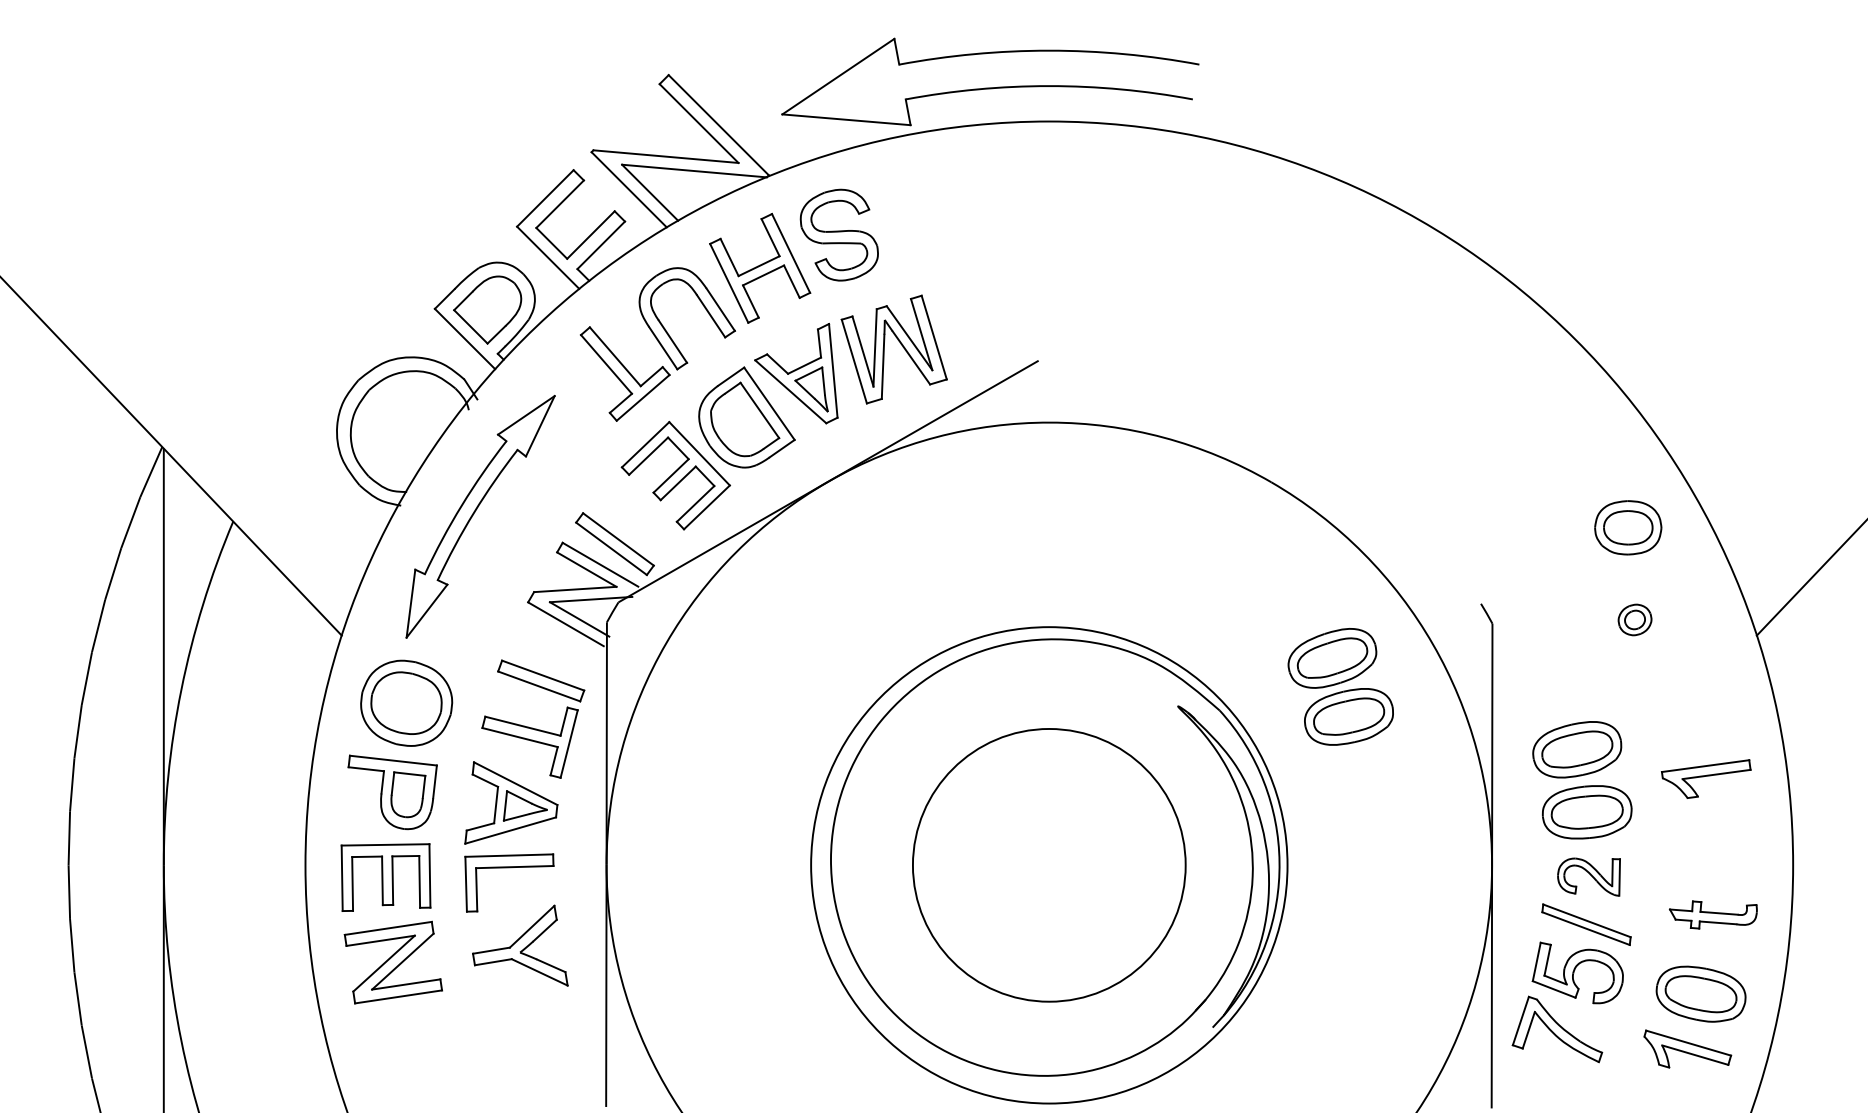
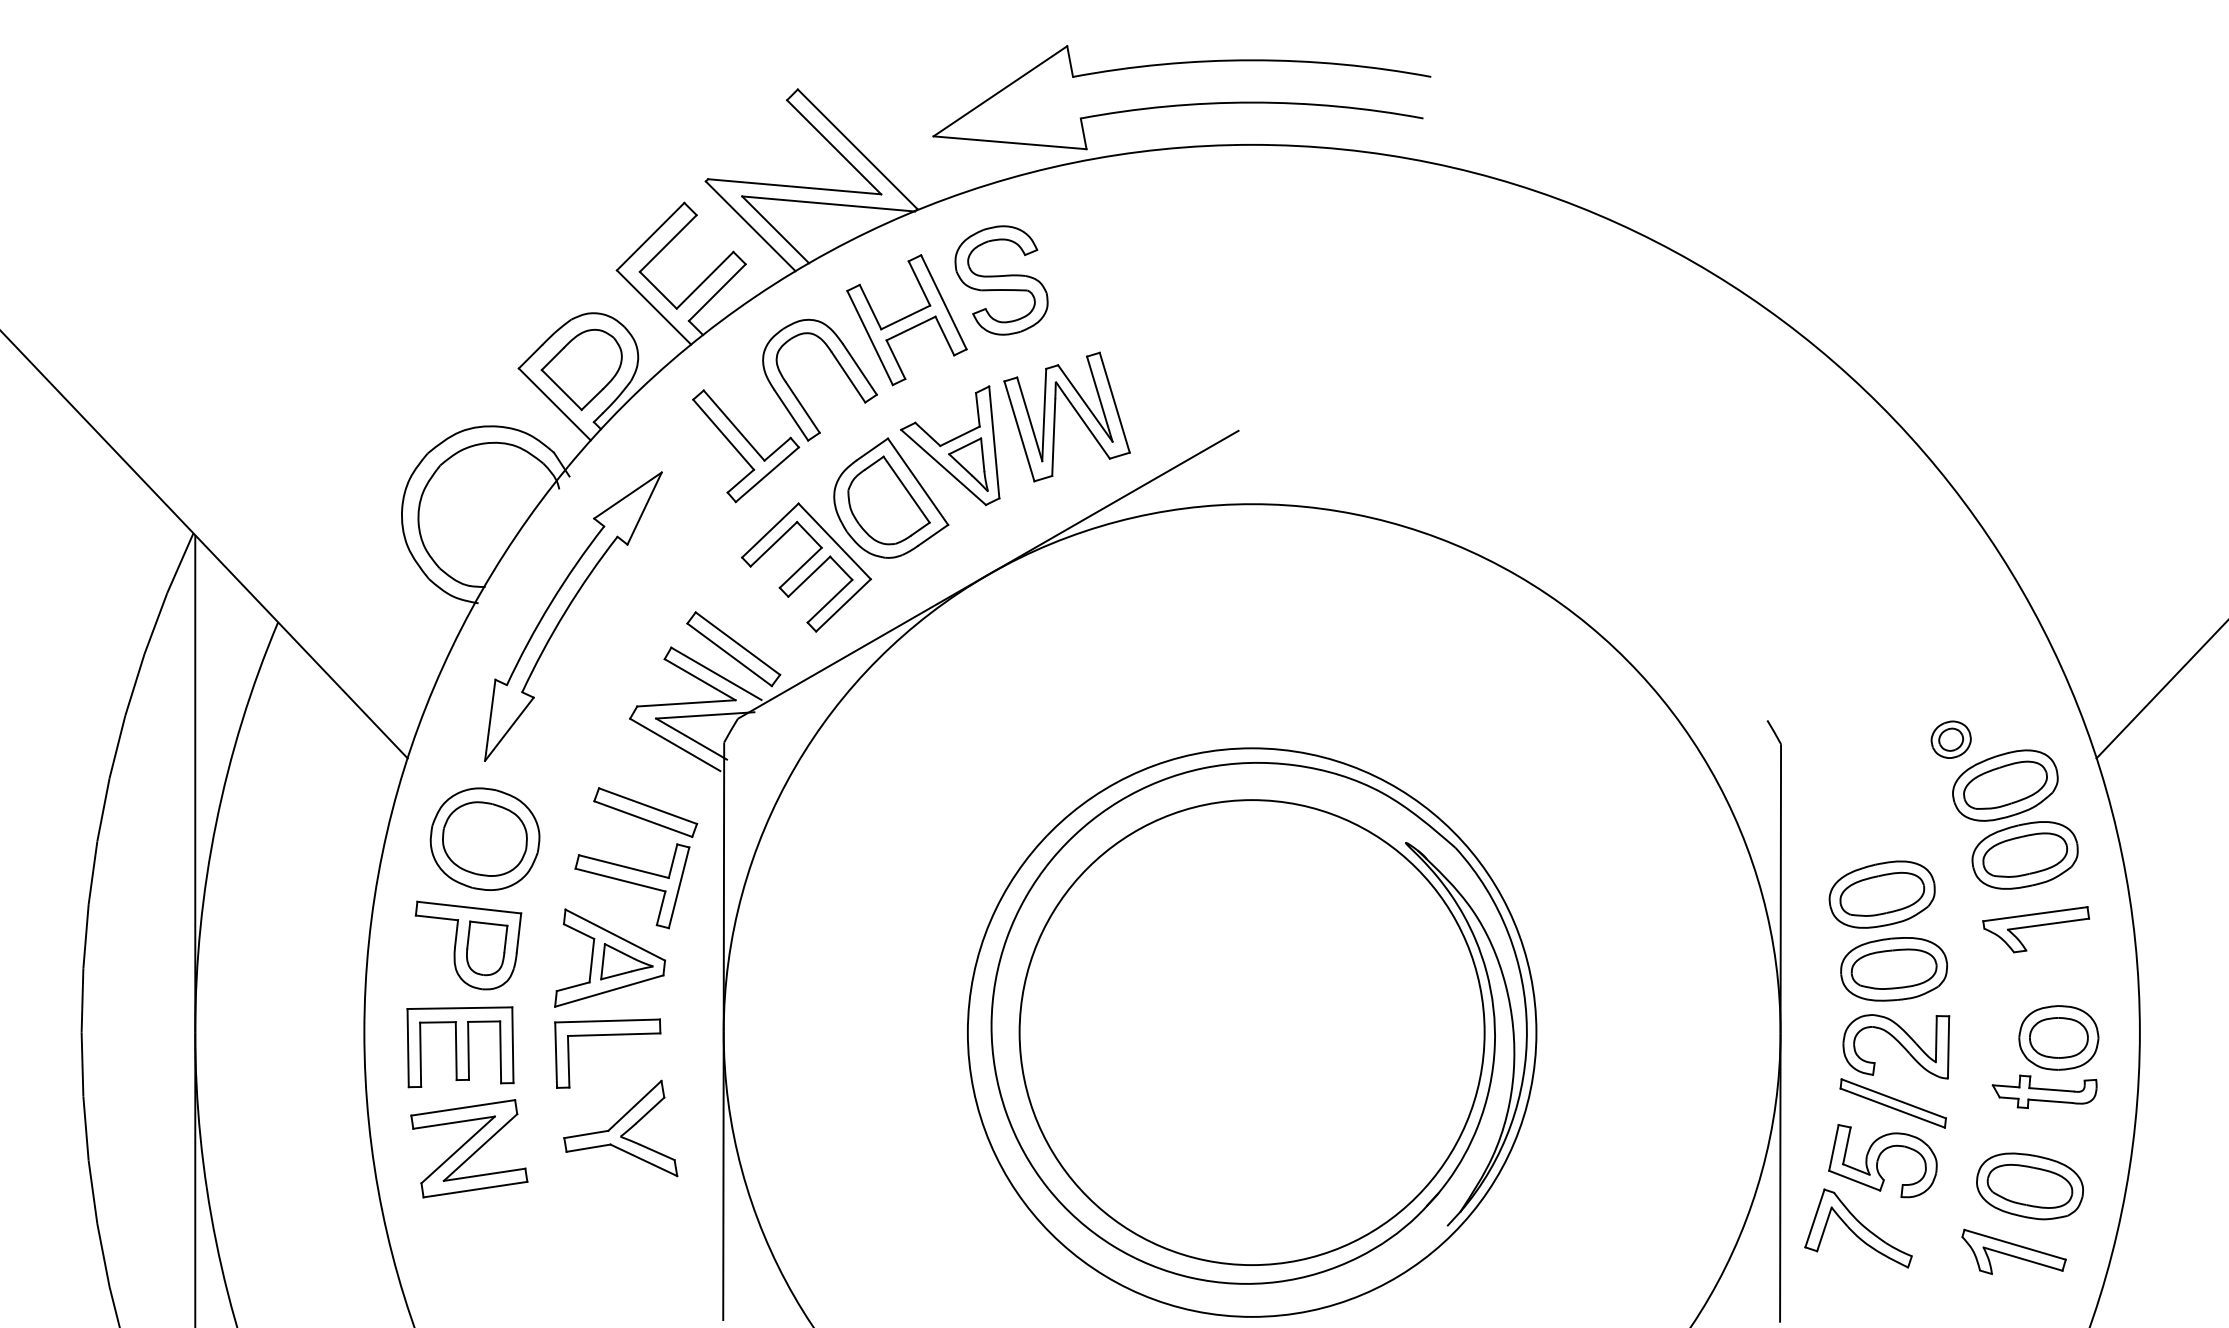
part: (1628, 527) -> (2059, 1037), moved
part: (1340, 686) -> (2014, 819), moved
circle: (1049, 865) -> (1252, 1032), size x1.43
part: (1588, 876) -> (1895, 1045), size x1.43

